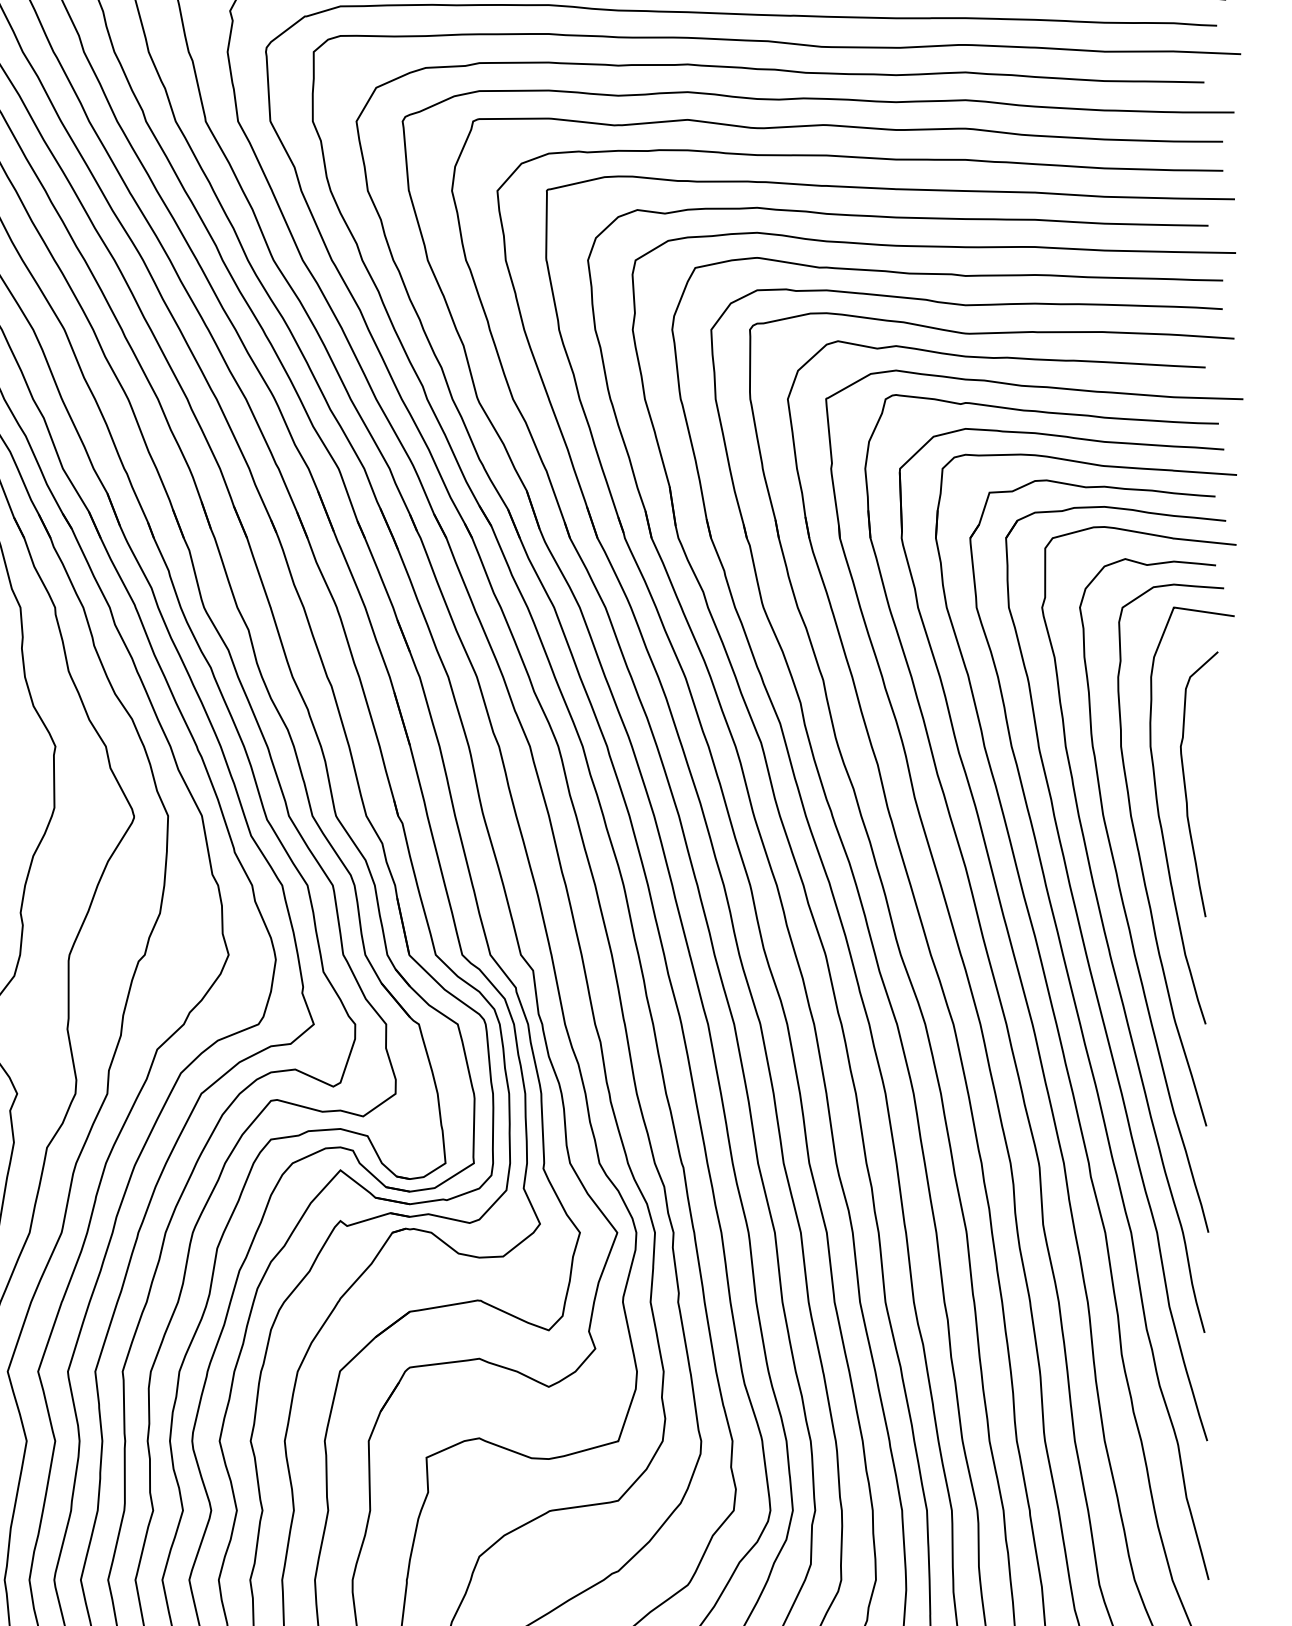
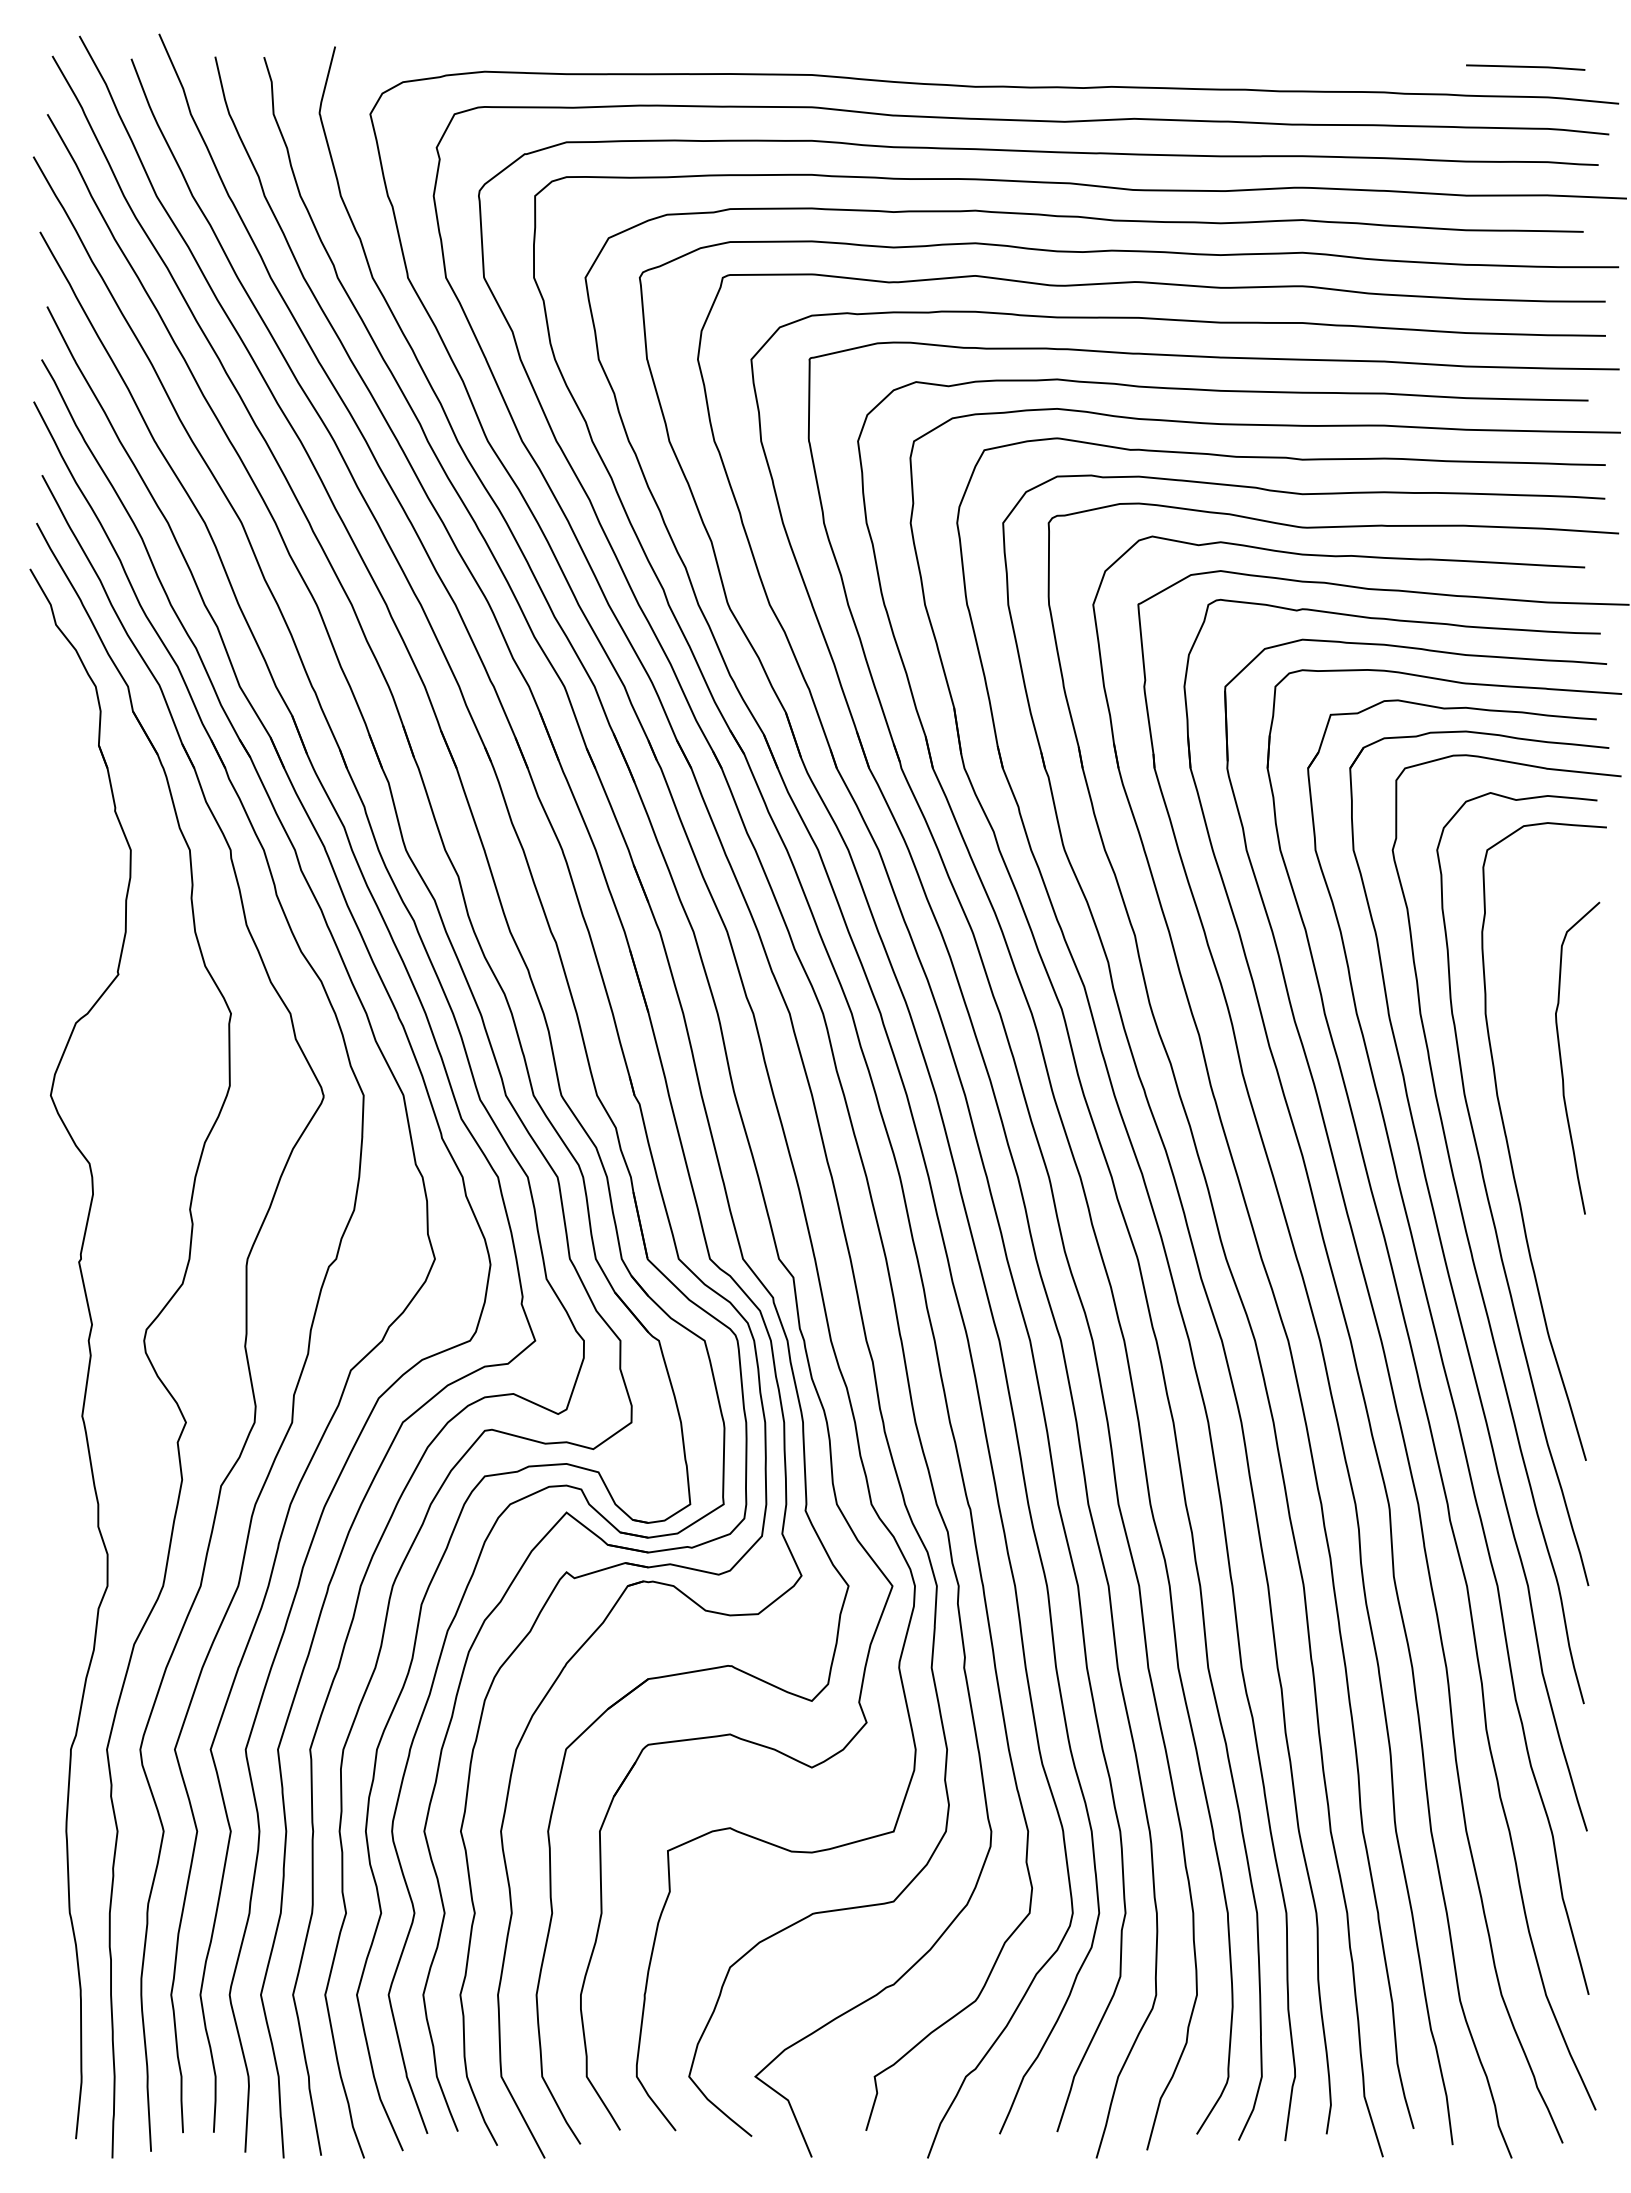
curve: (1160, 821) -> (1532, 1101), removed

